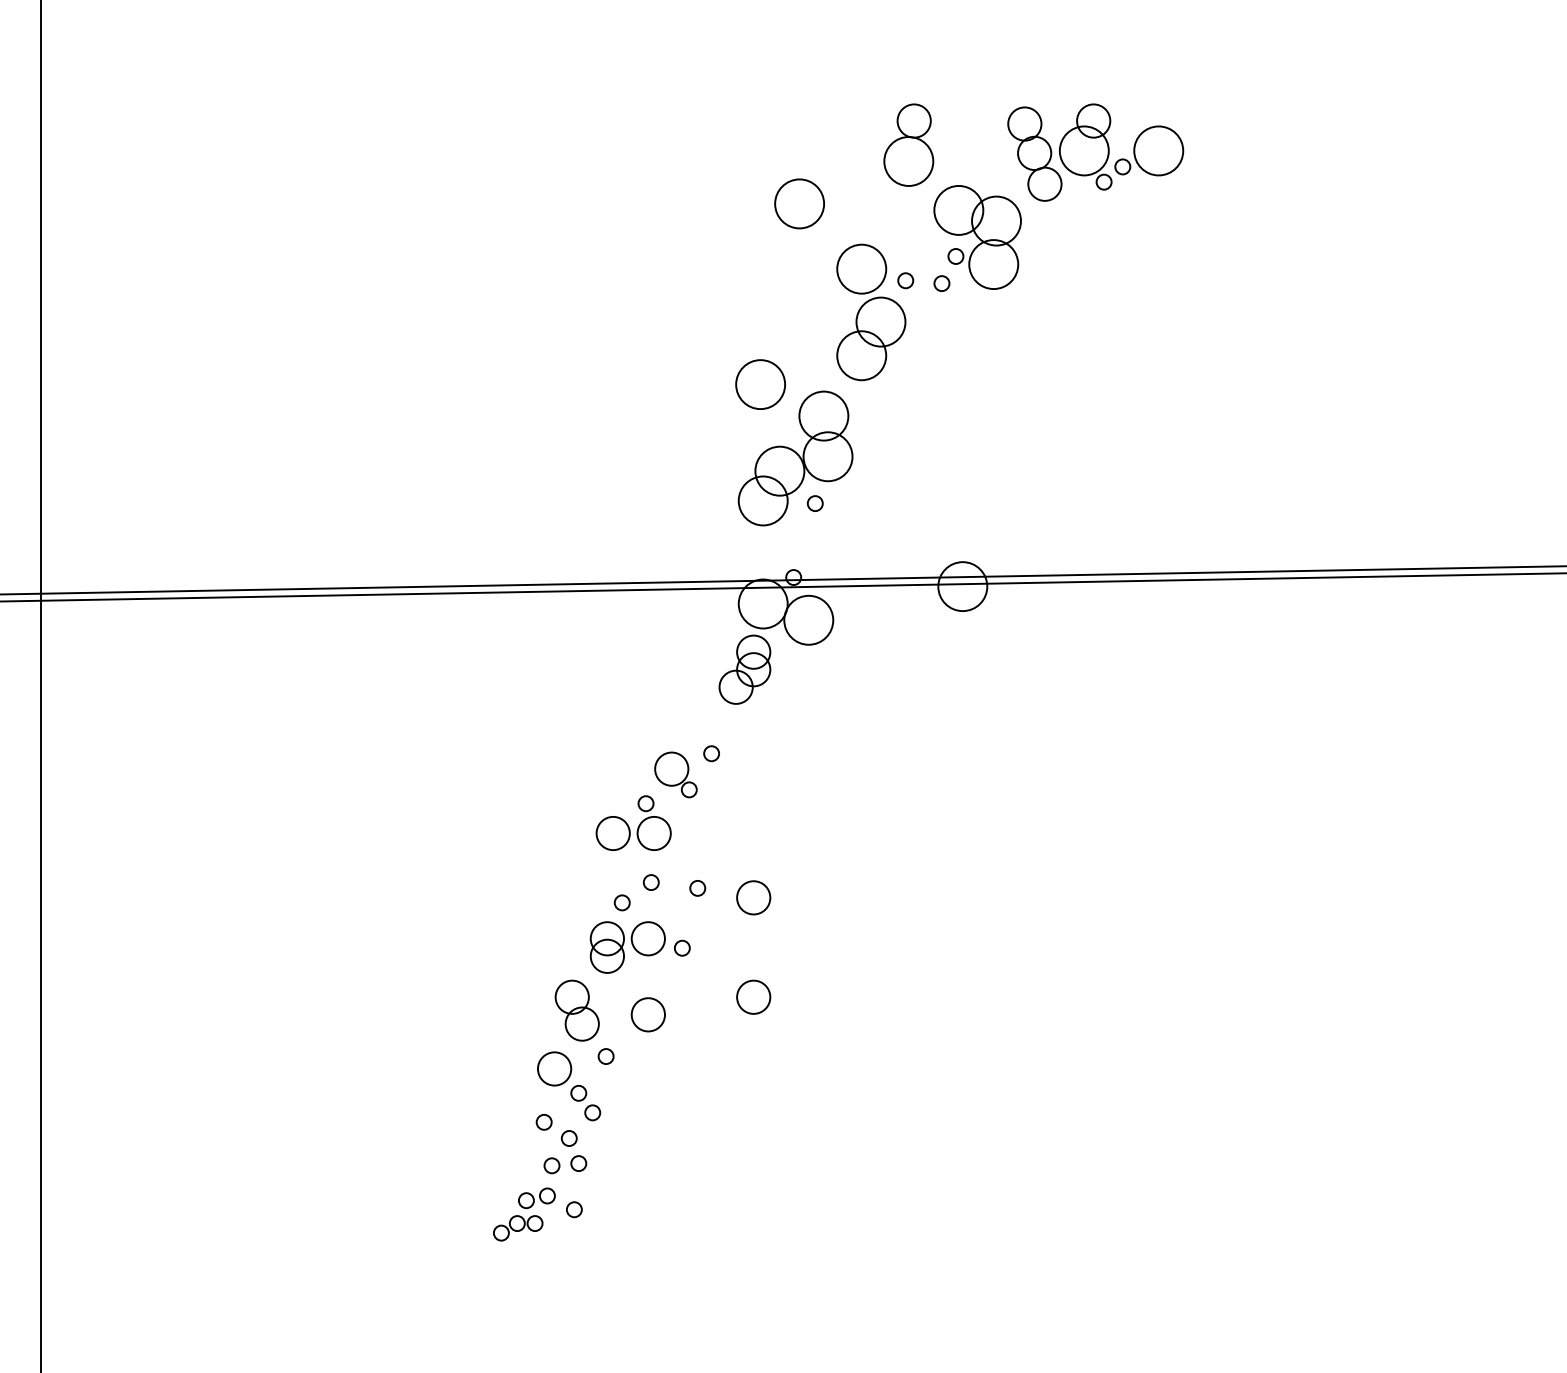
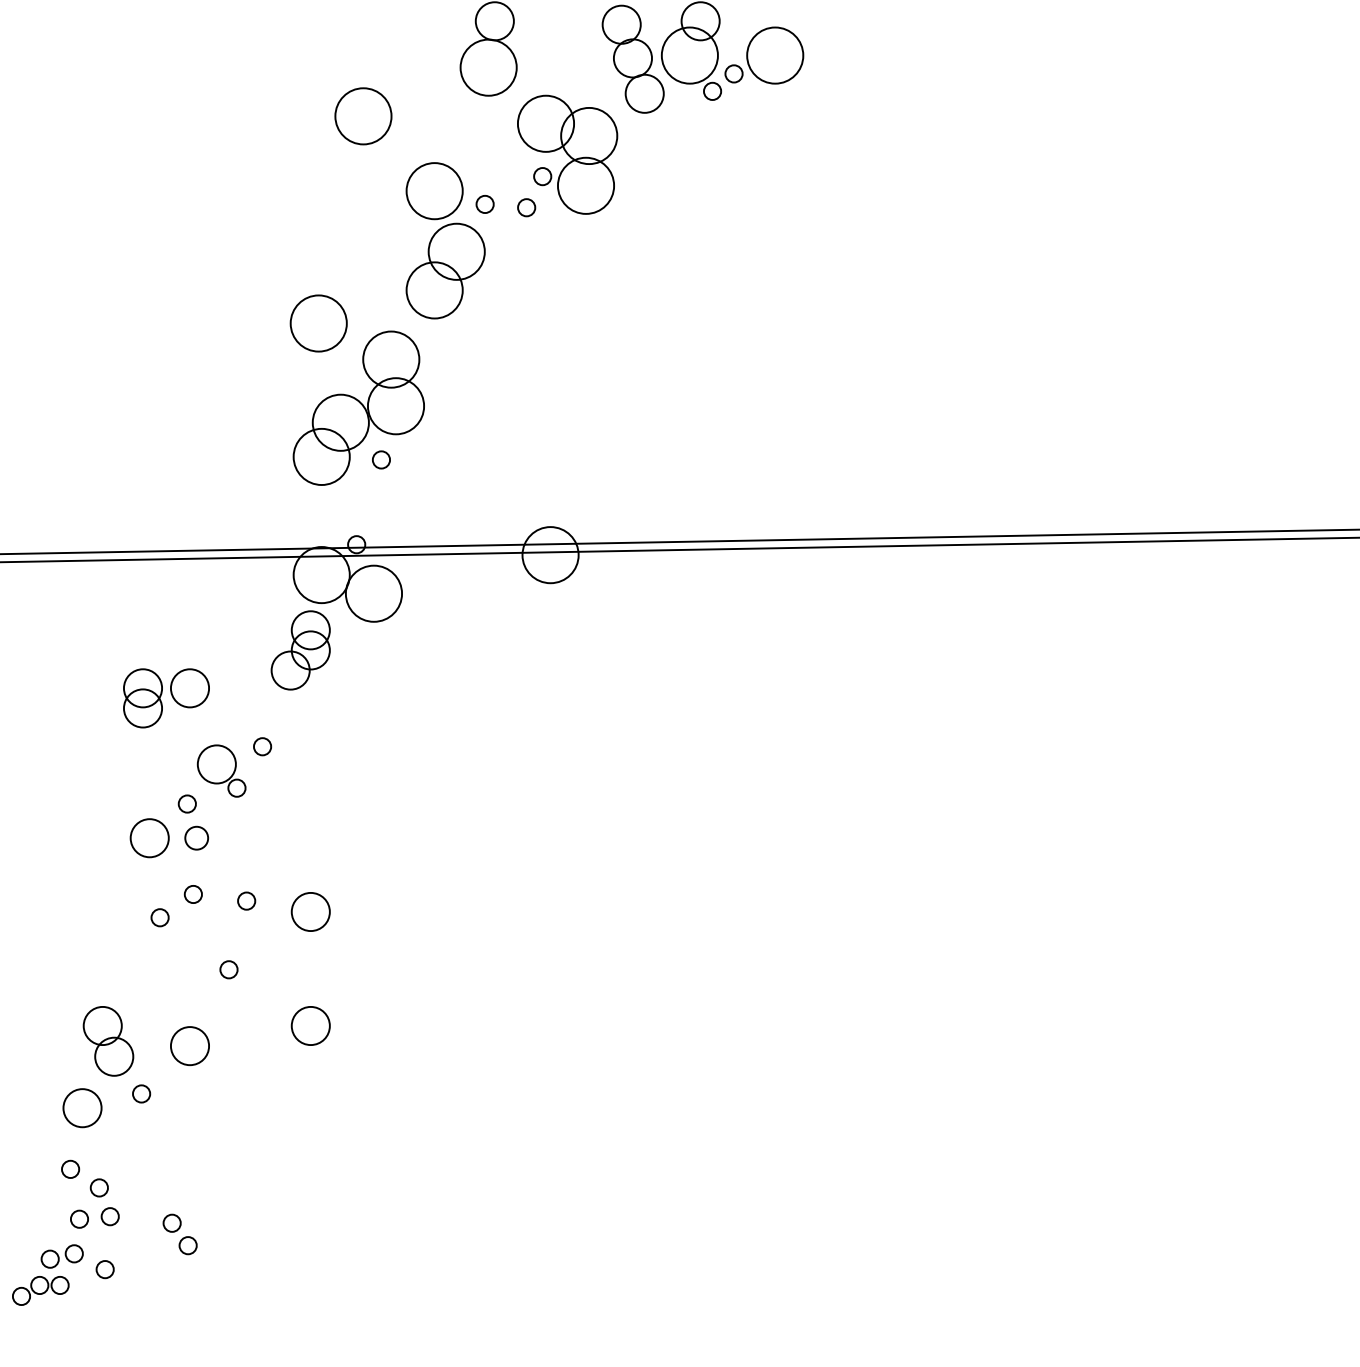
circle: (653, 833) -> (195, 838), size x0.6
part: (627, 947) -> (166, 698), moved
part: (585, 1103) -> (179, 1234), moved

